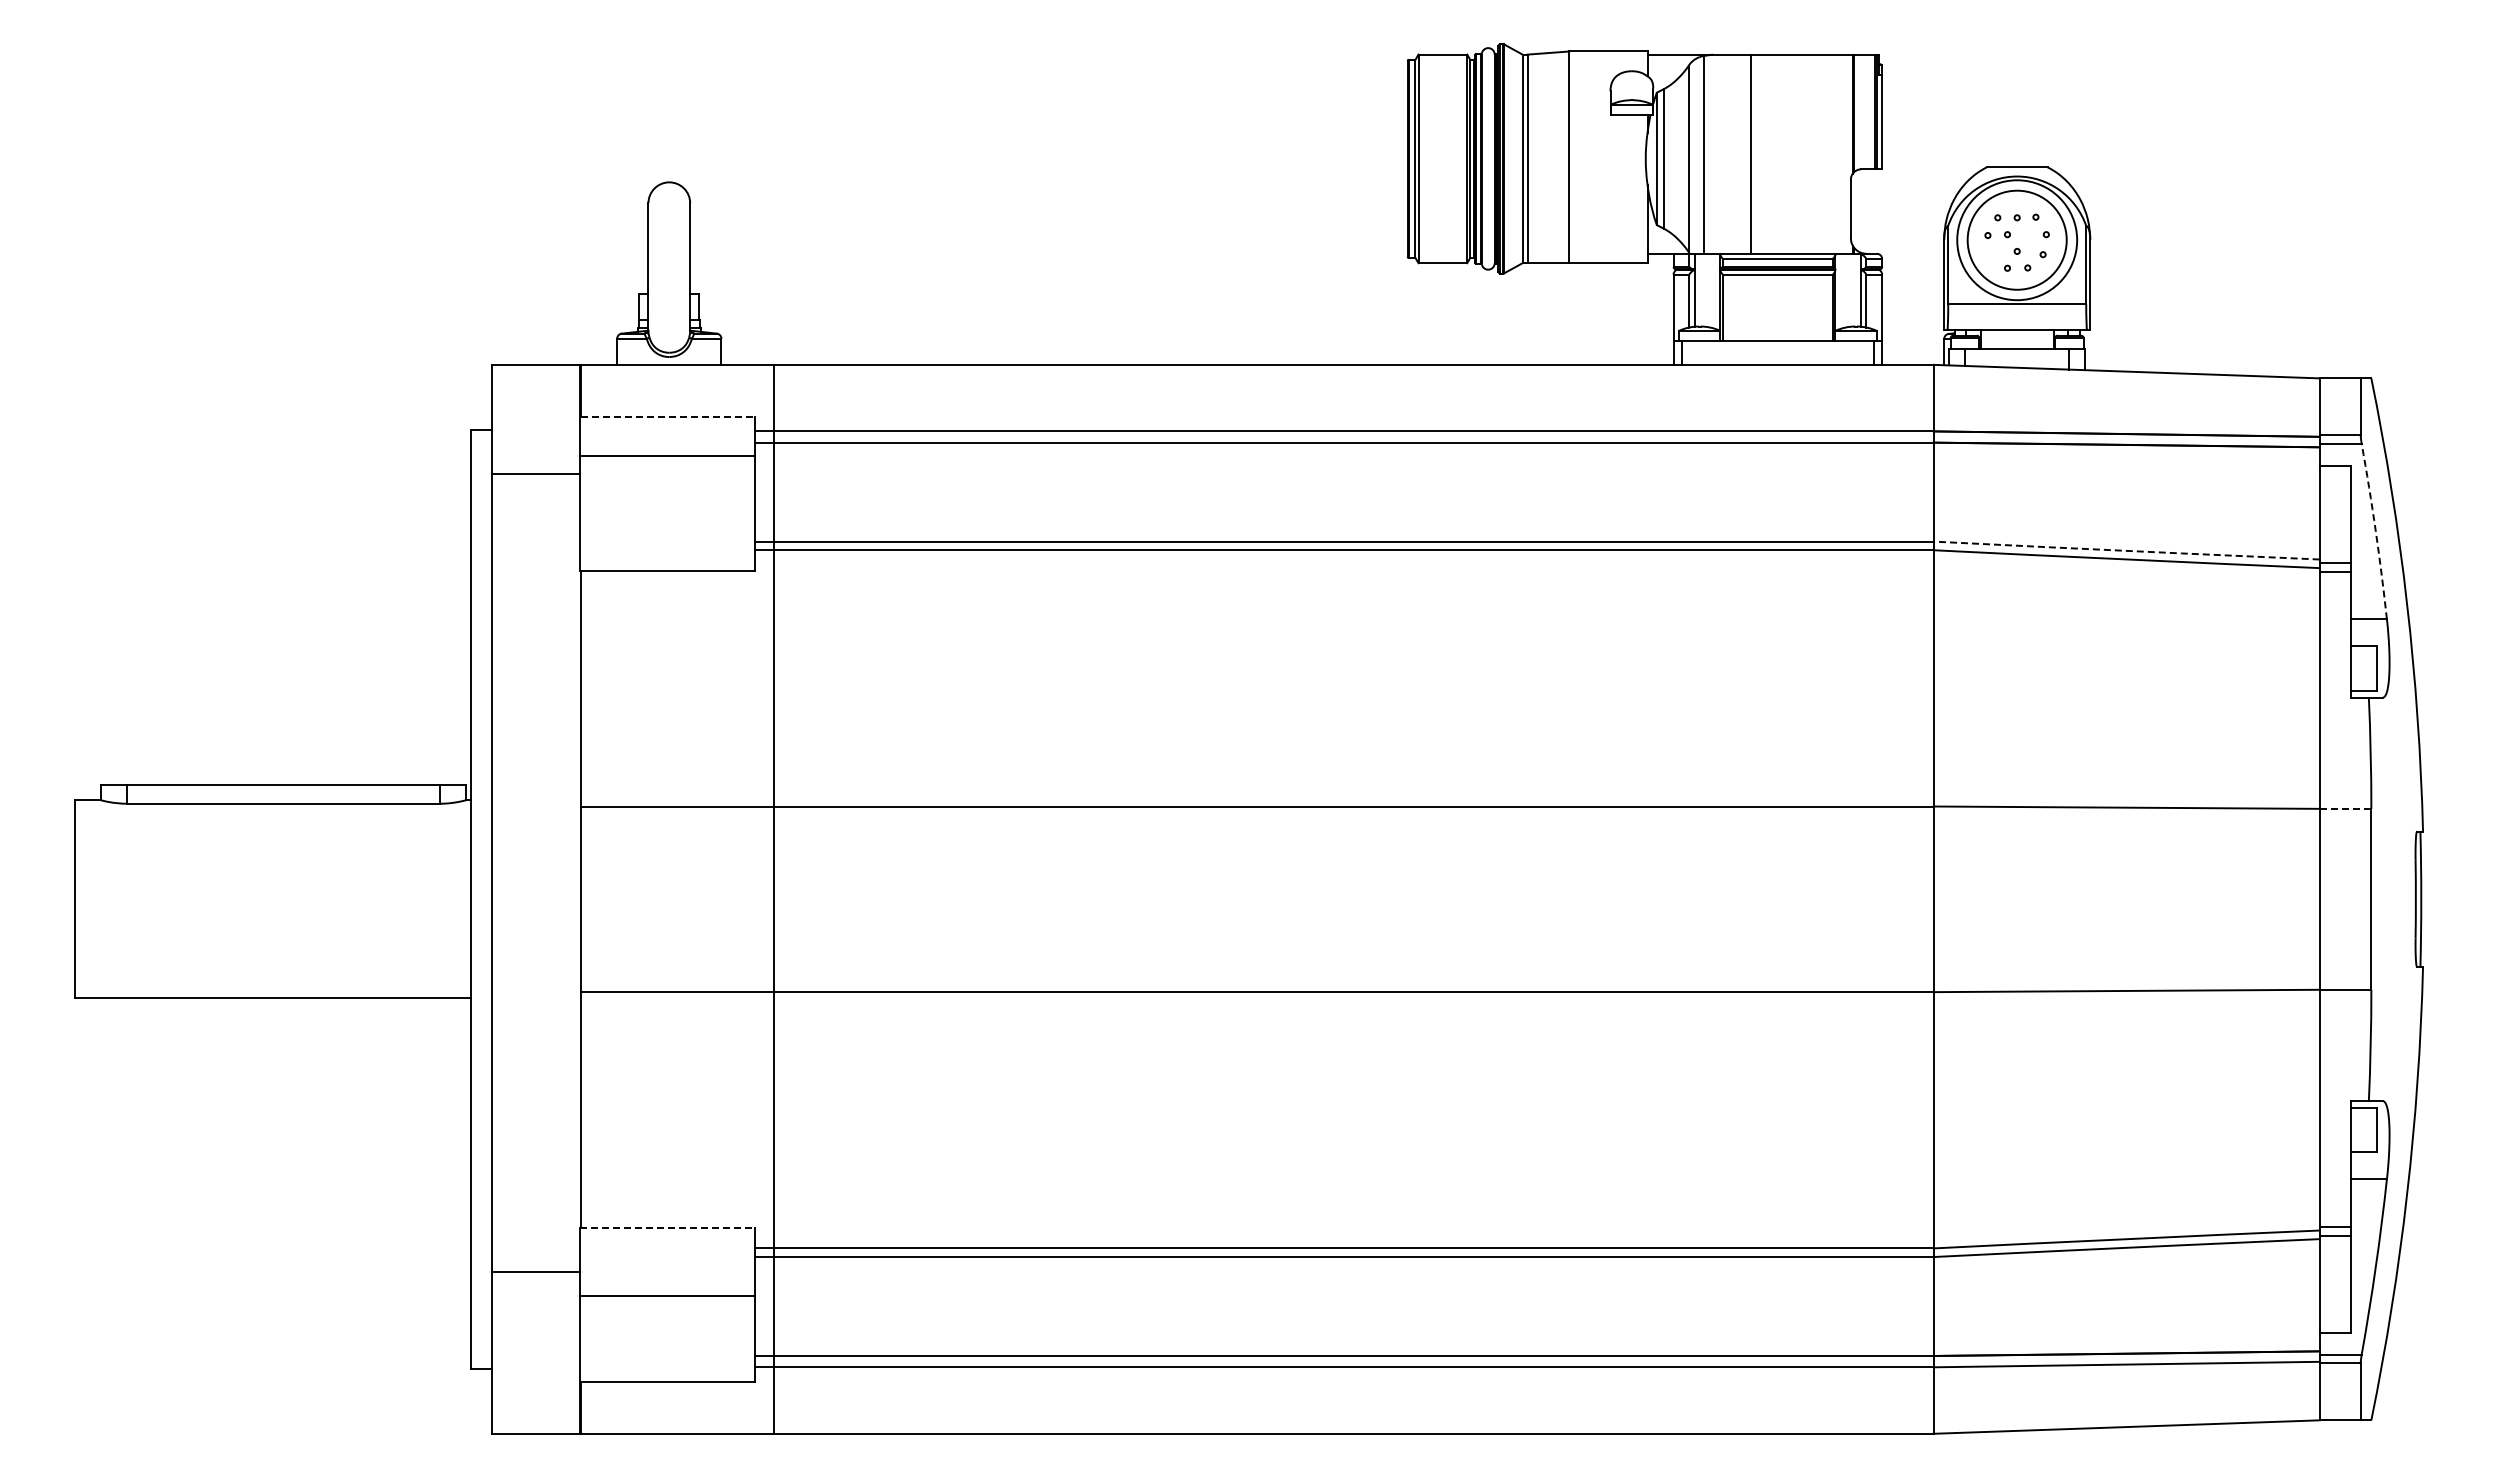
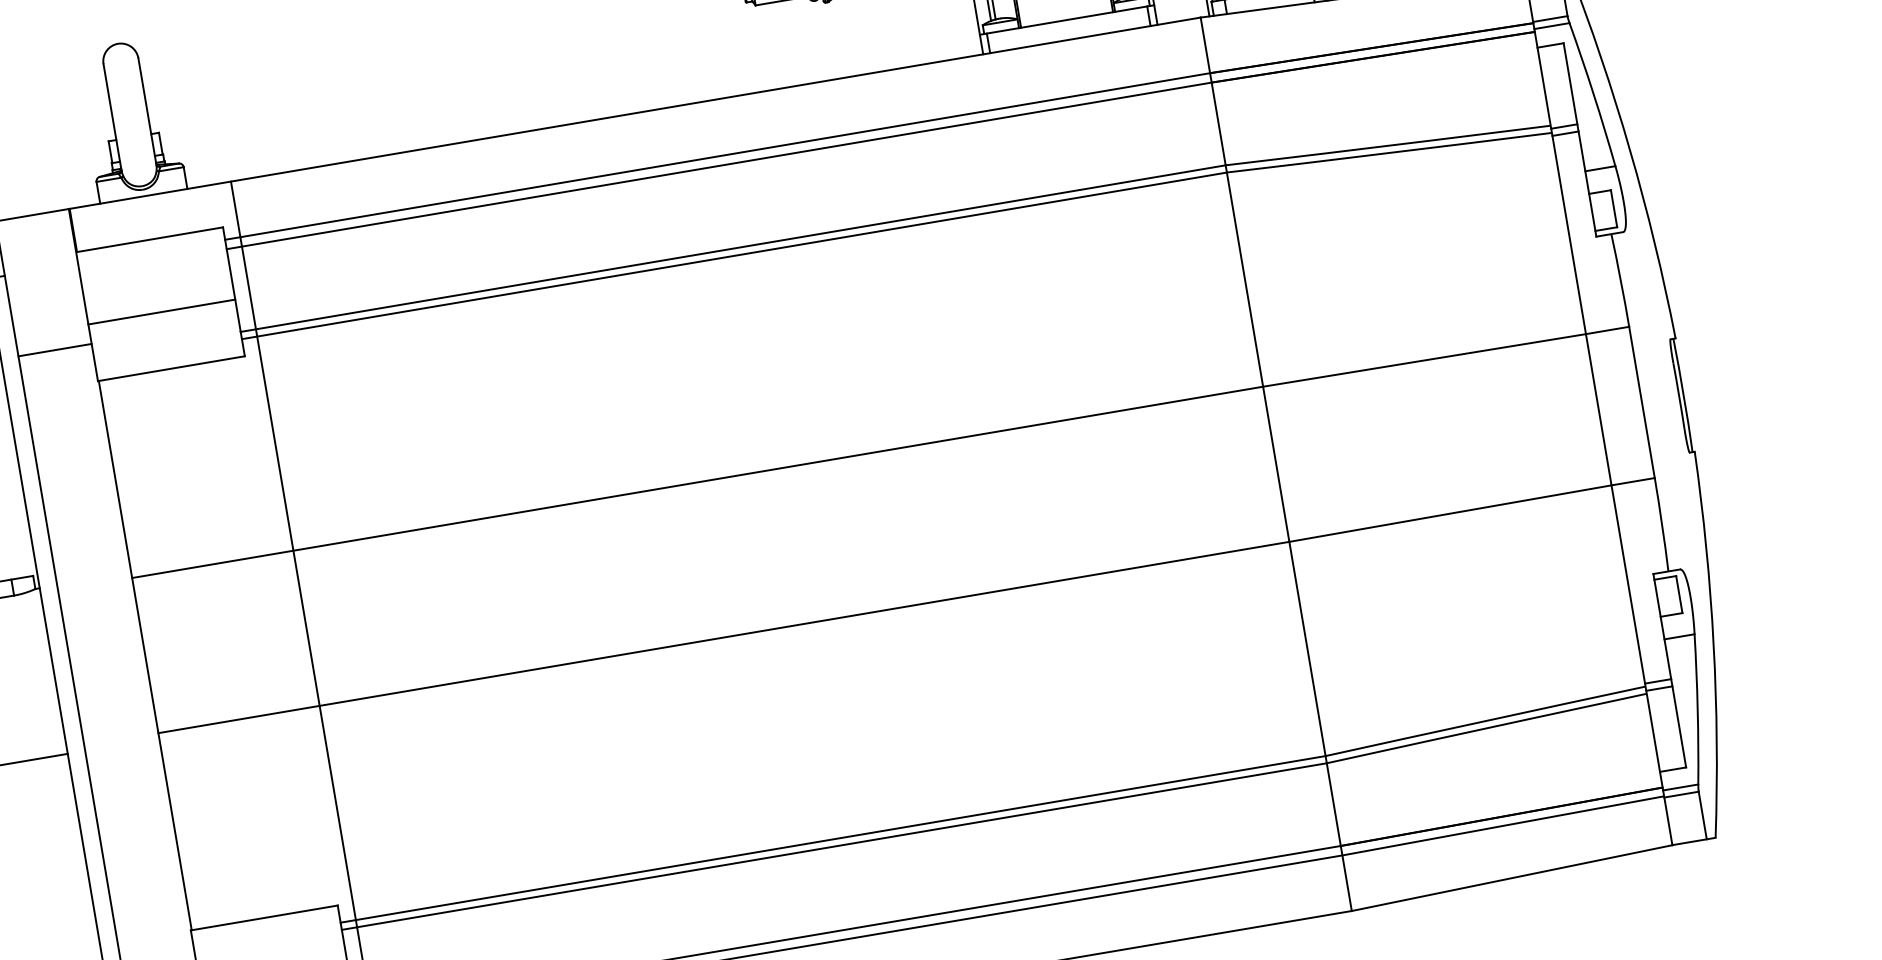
line: (668, 416) -> (150, 239), dashed -> solid
line: (667, 455) -> (161, 311), moved
line: (535, 474) -> (54, 350), moved
arc: (2375, 531) -> (1593, 94), dashed -> solid
line: (2126, 550) -> (1388, 145), dashed -> solid
line: (2345, 808) -> (1607, 330), dashed -> solid
line: (667, 1227) -> (264, 917), dashed -> solid

